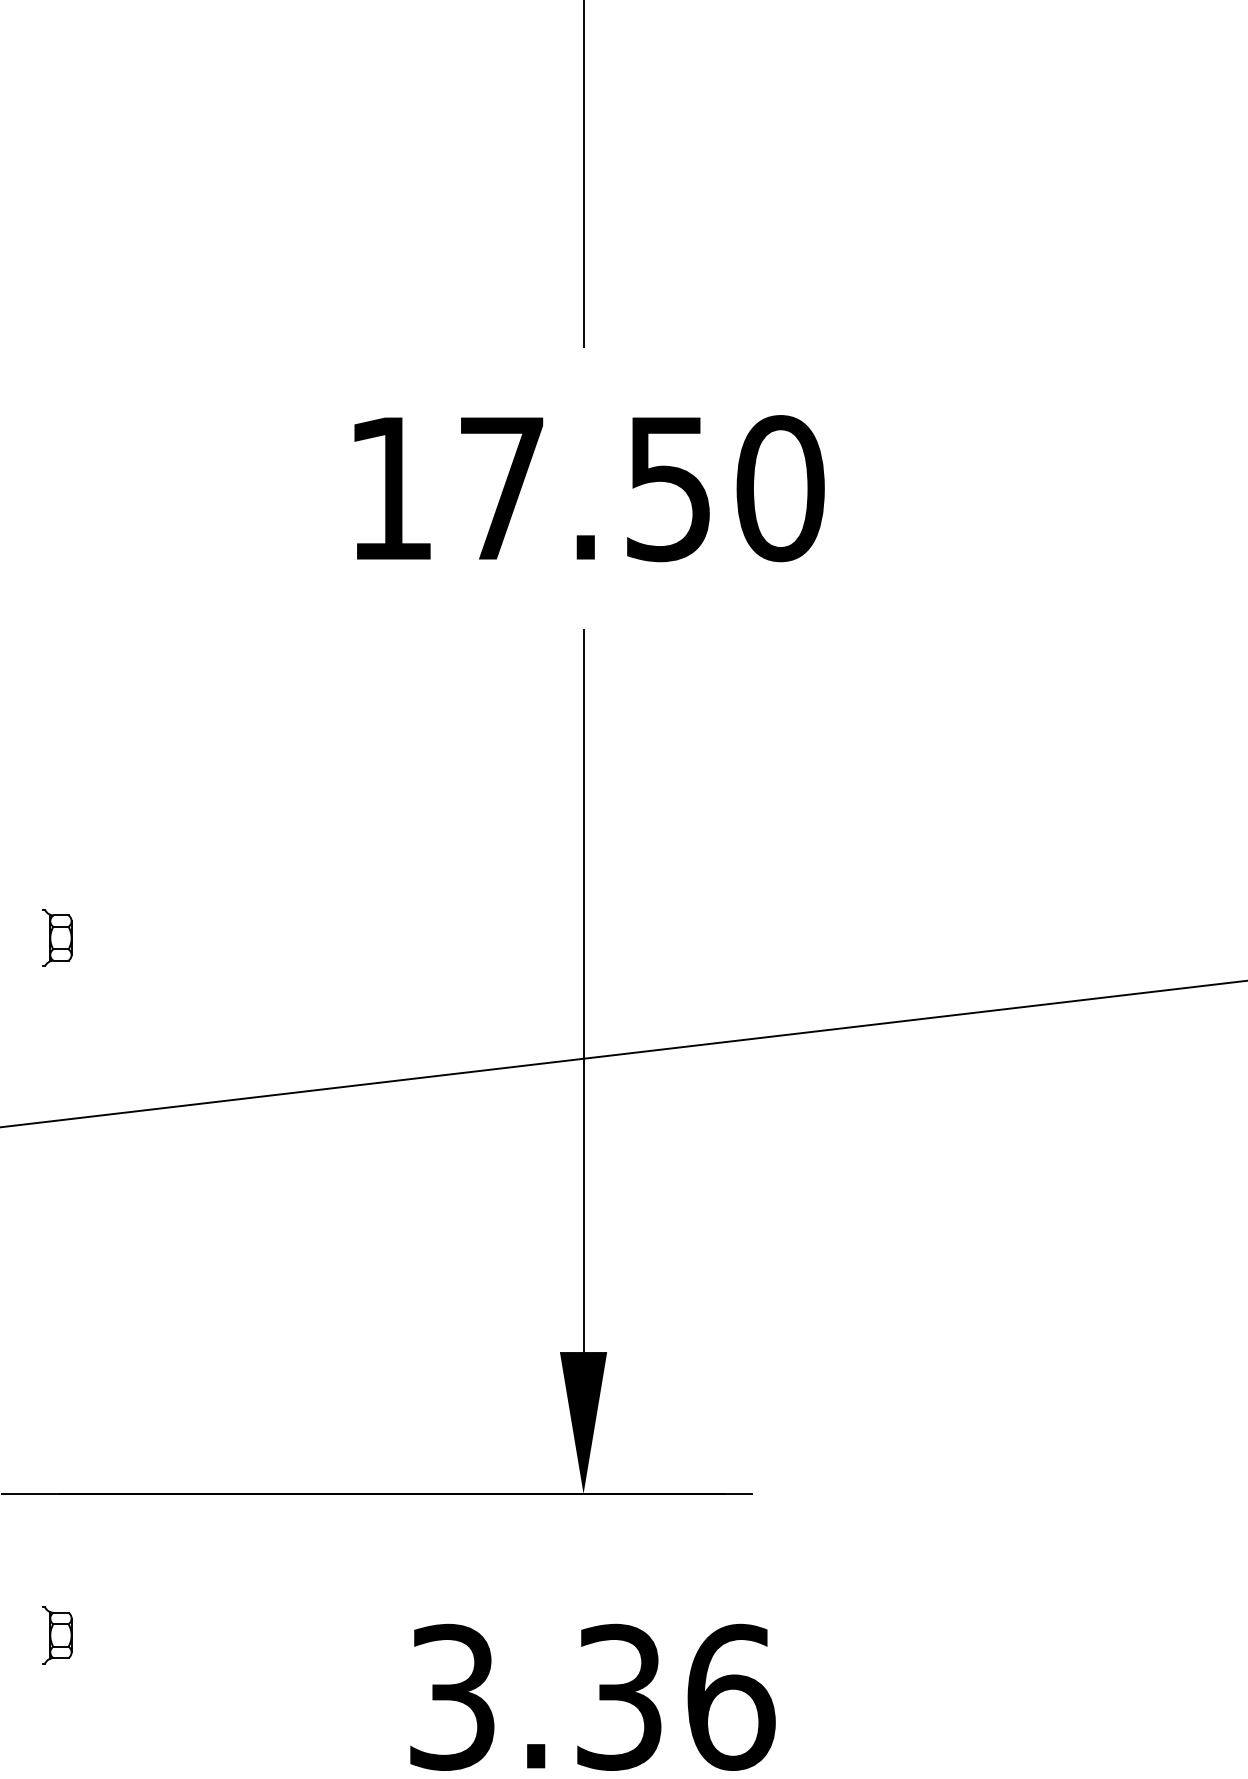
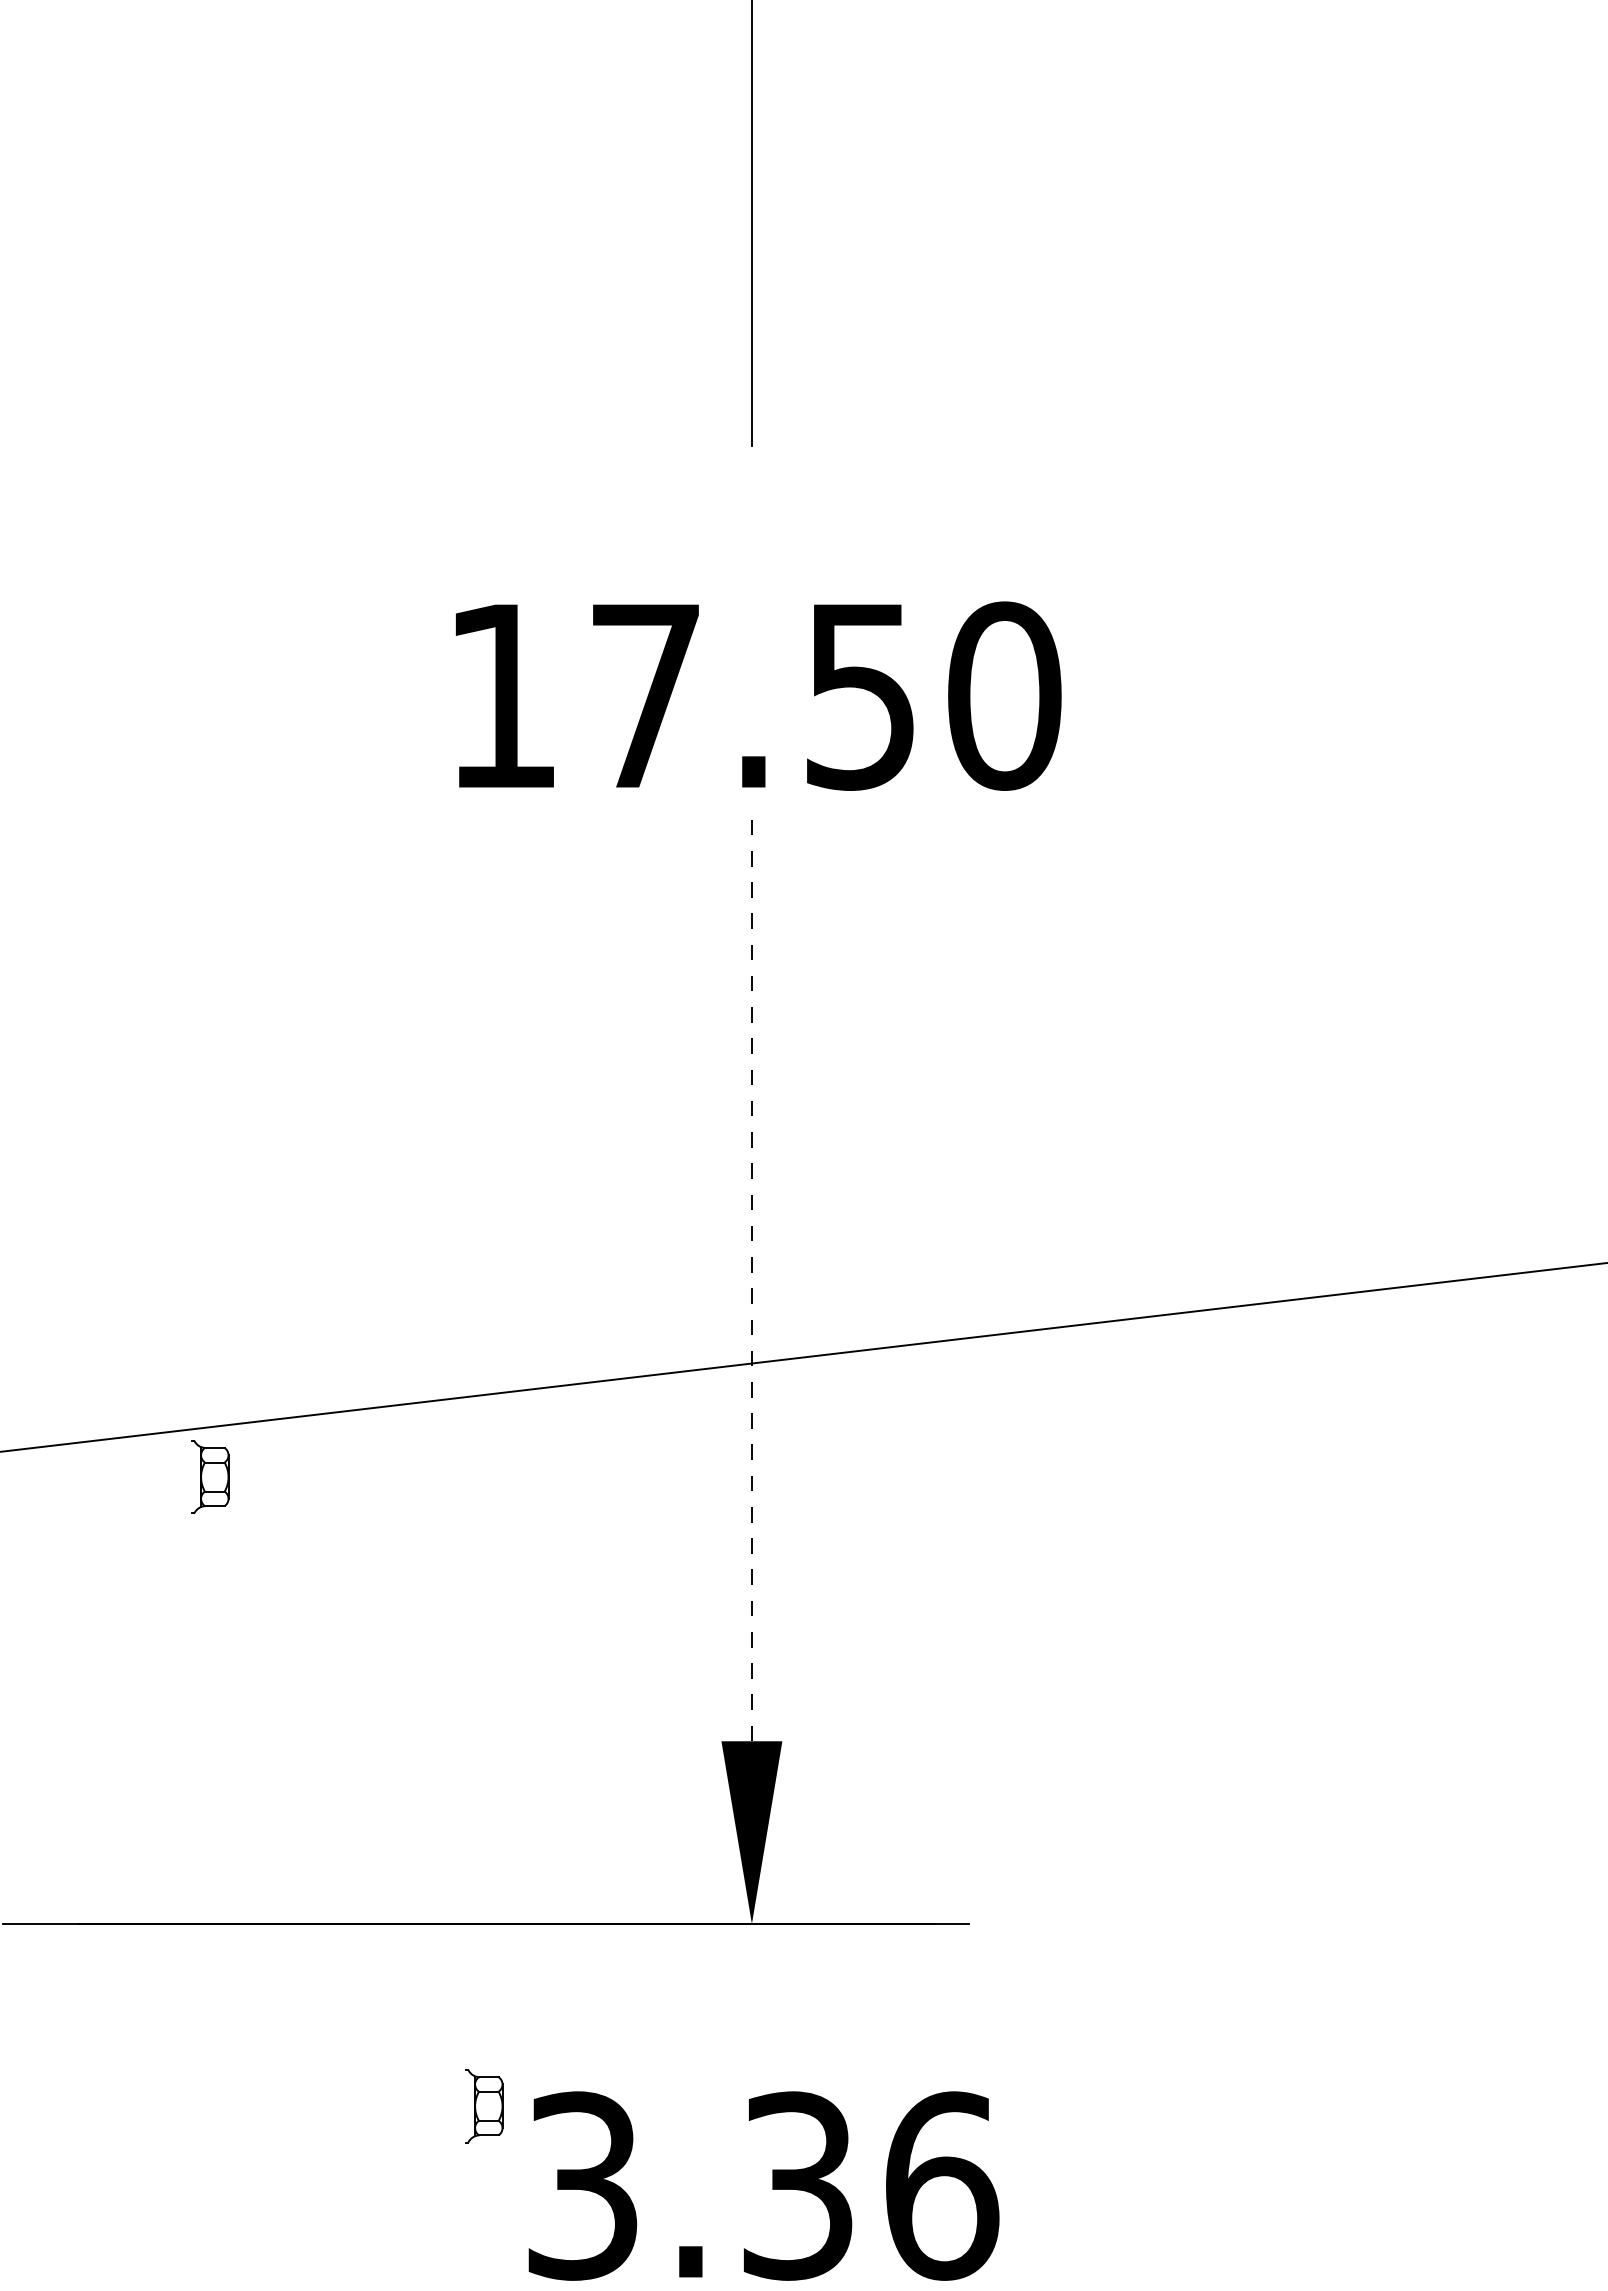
text: (589, 488) -> (758, 695), moved
part: (57, 937) -> (210, 1476), moved
line: (583, 991) -> (751, 1276), solid -> dashed
part: (57, 1635) -> (484, 2106), moved

